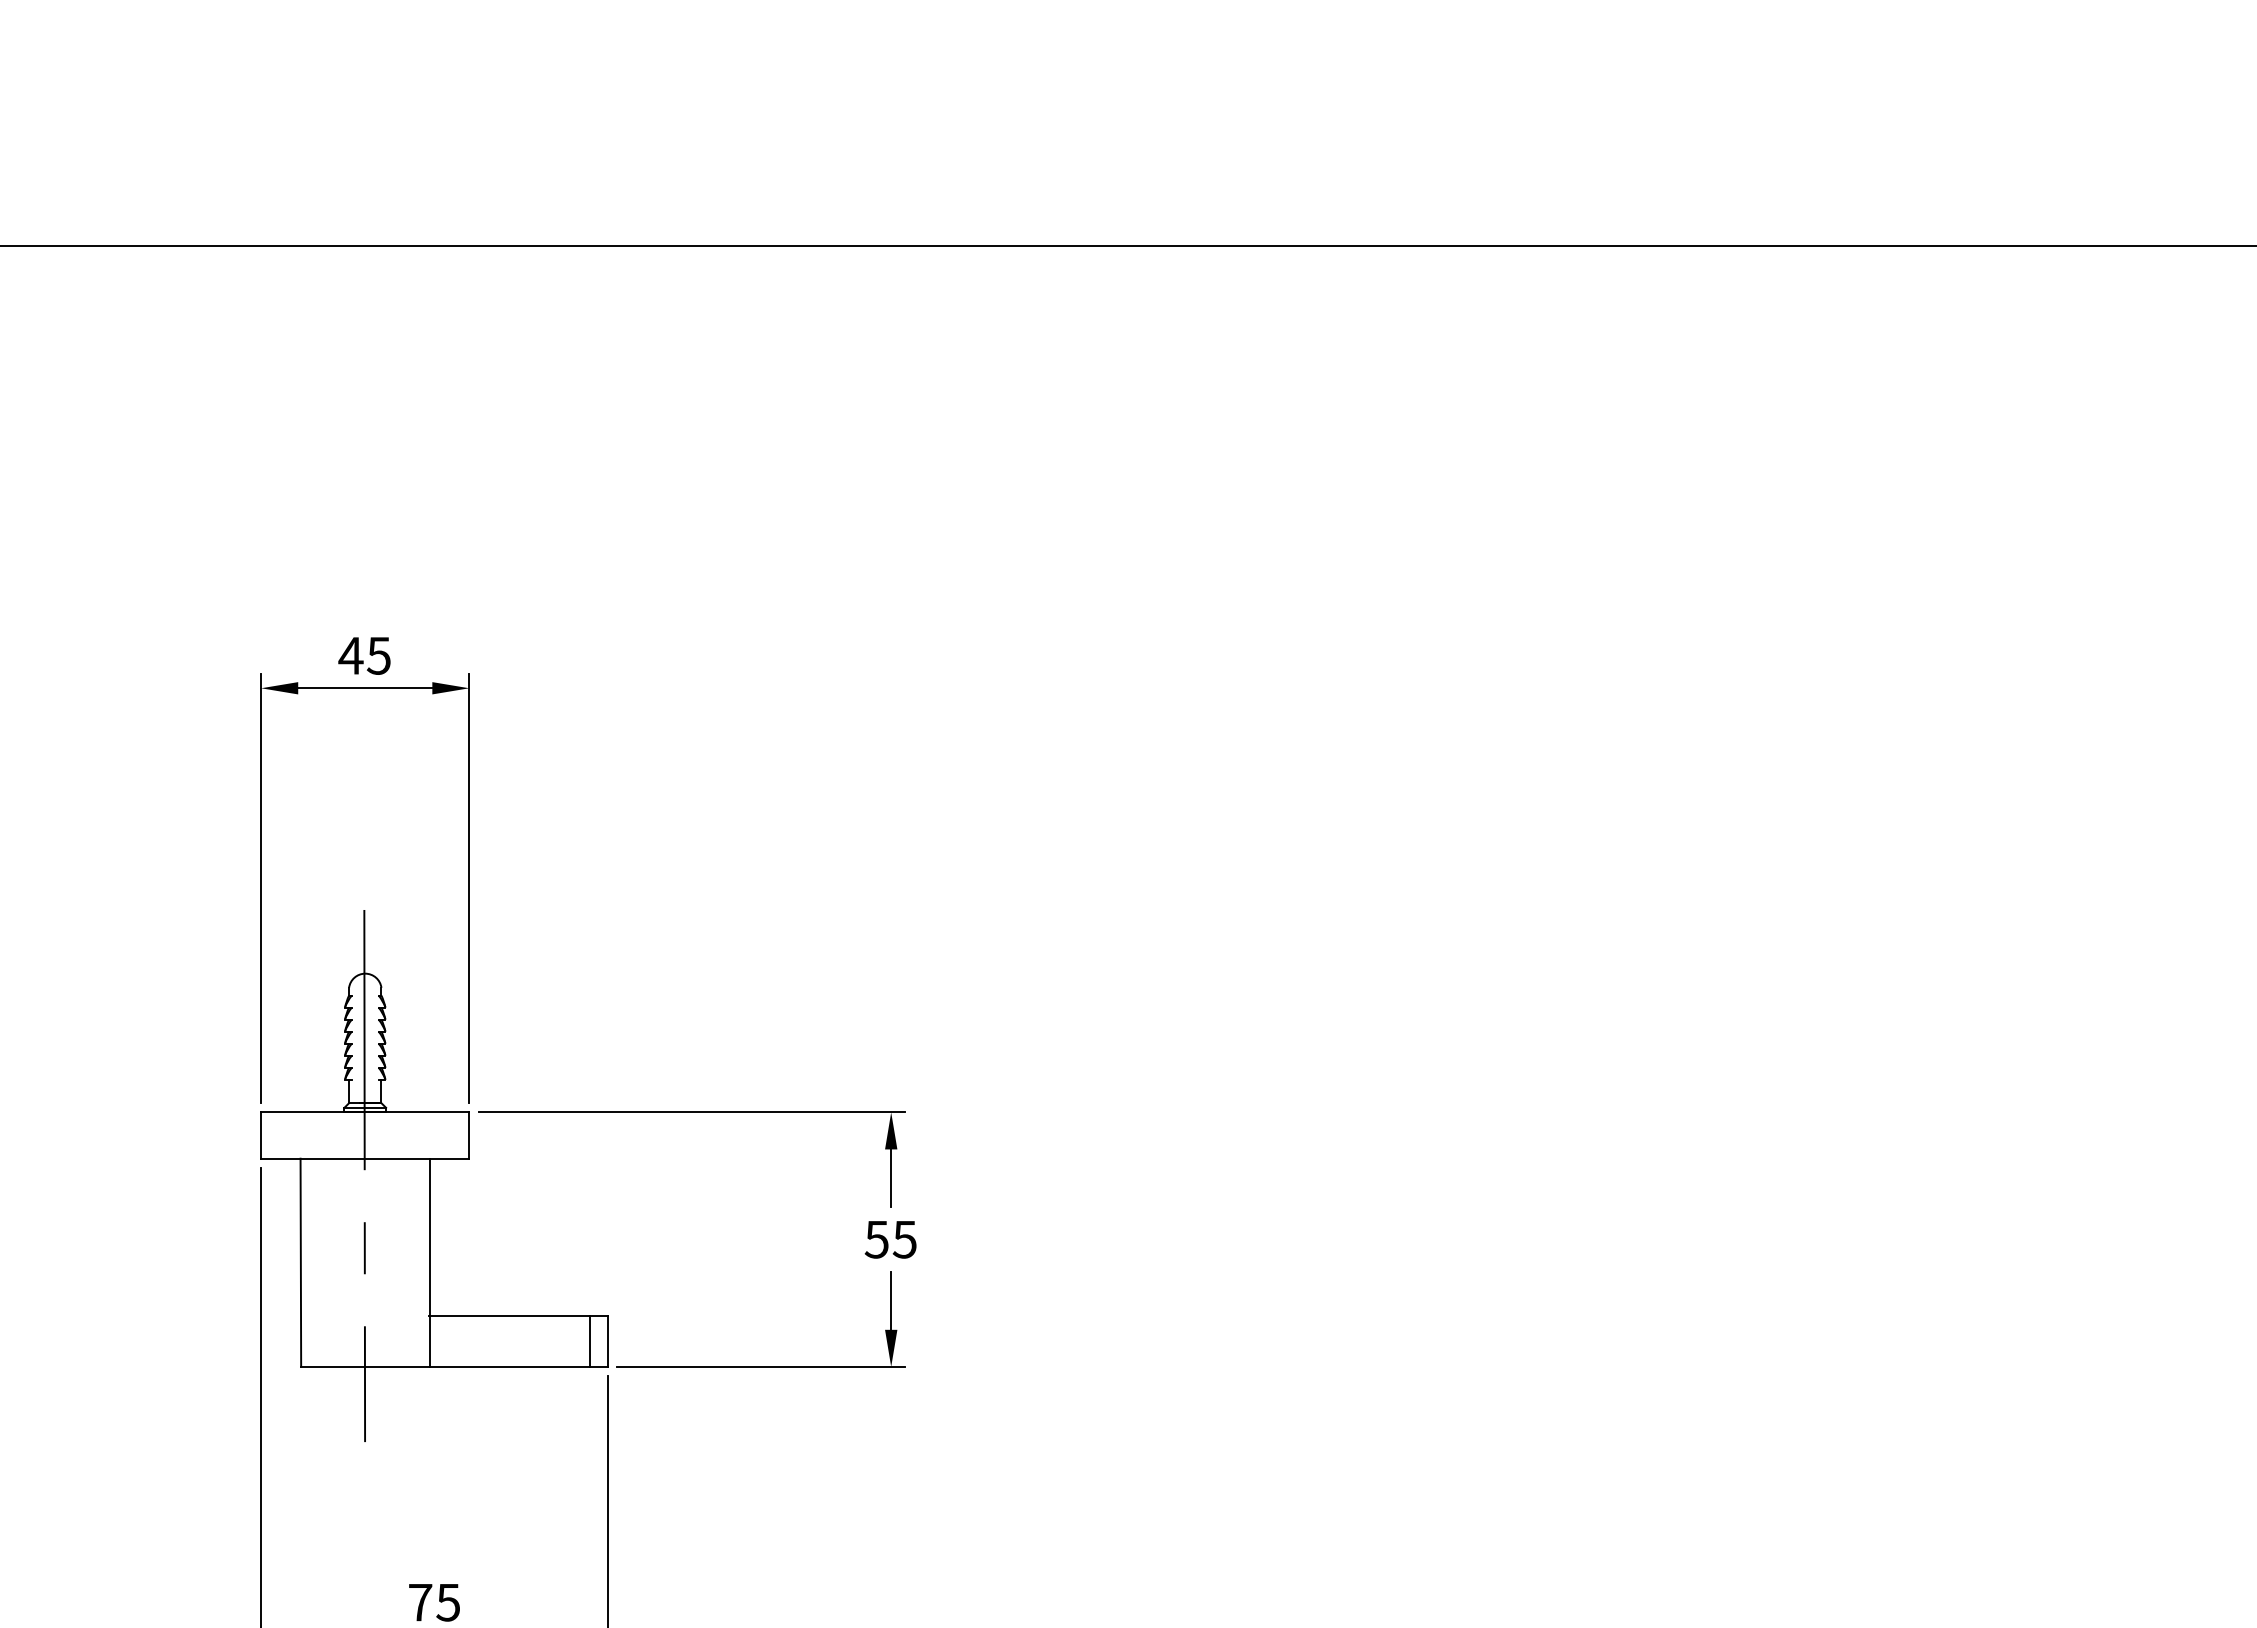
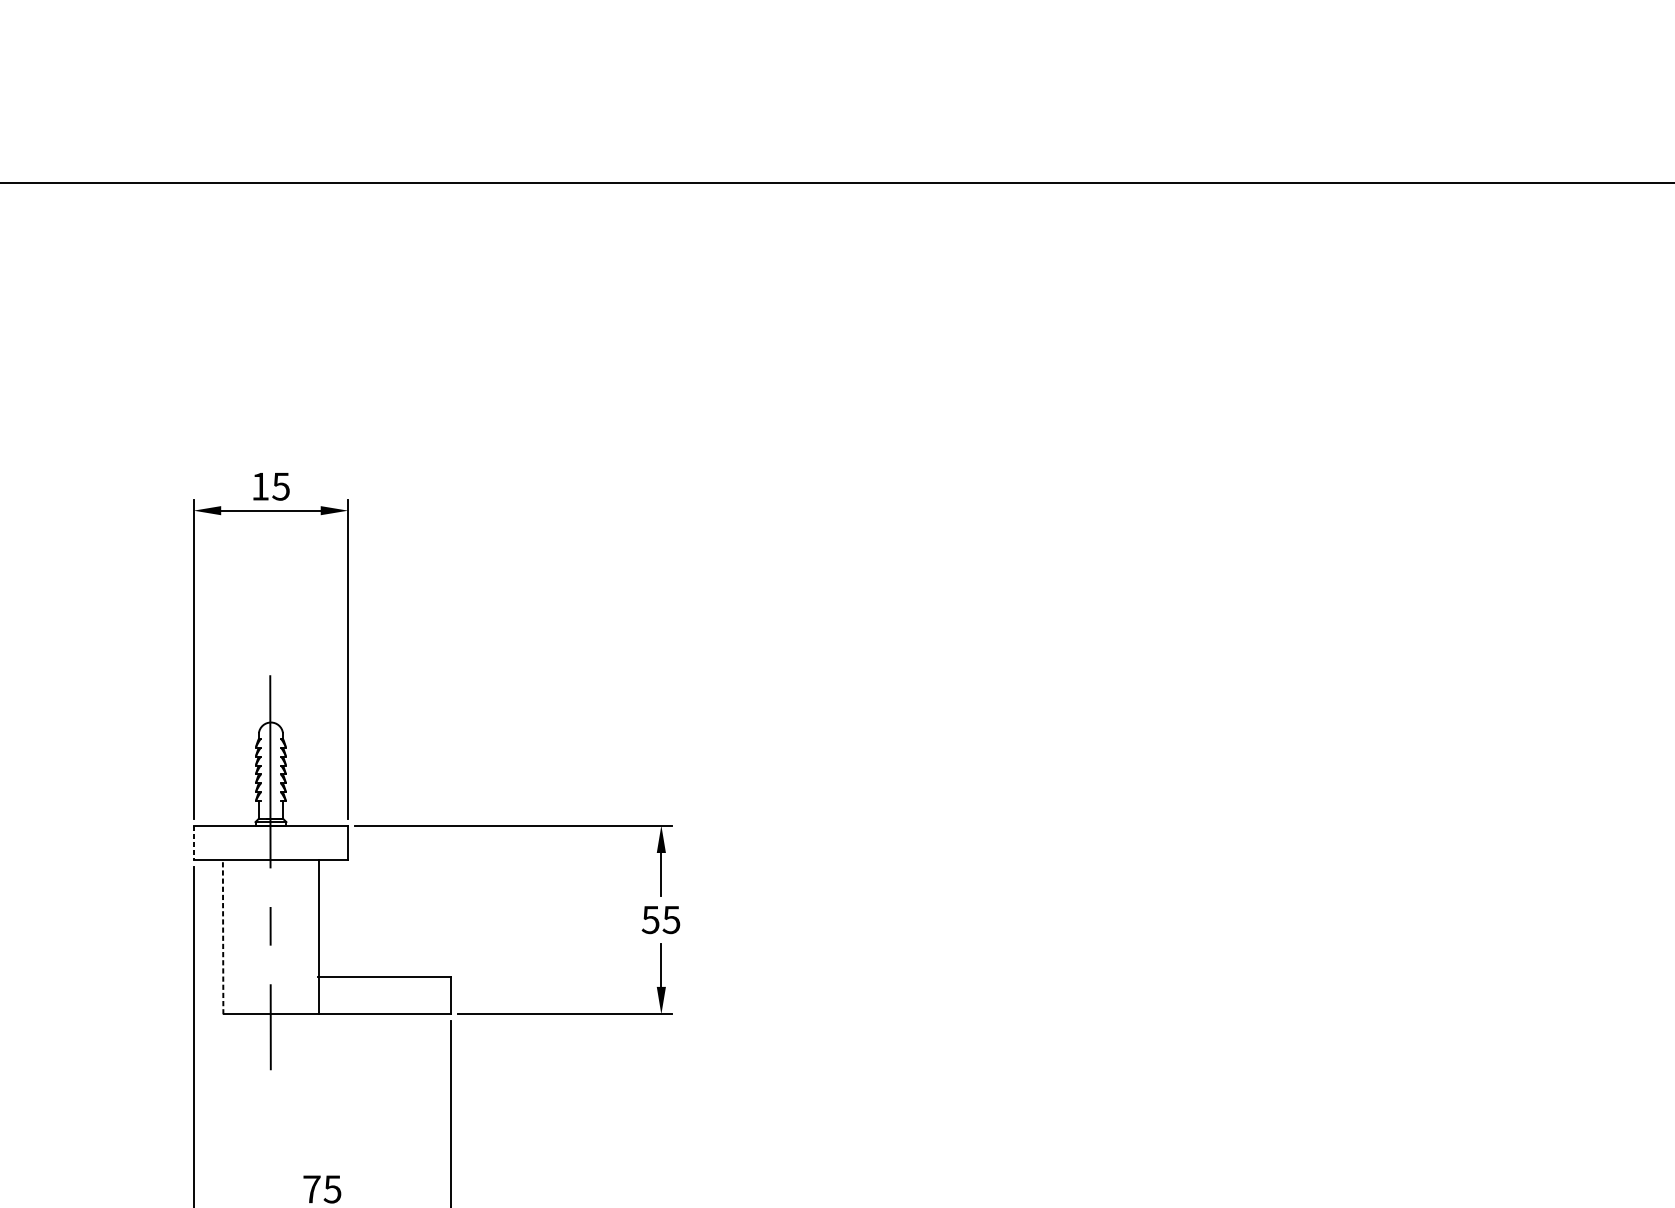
text: (350, 655) -> (259, 486), 45 -> 15
line: (261, 1136) -> (193, 843), solid -> dashed
line: (300, 1262) -> (222, 936), solid -> dashed
line: (590, 1340) -> (438, 994), removed

